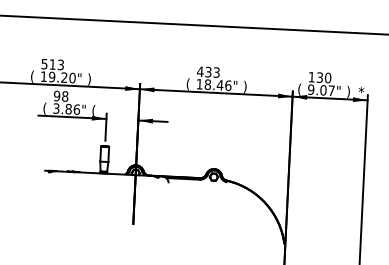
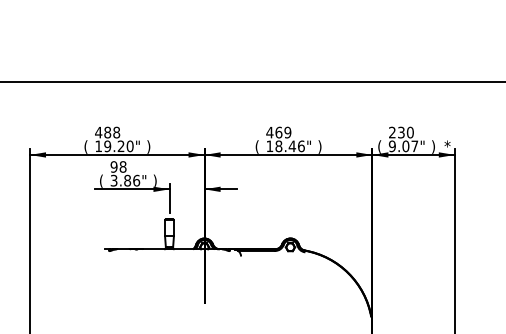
text: (52, 64) -> (107, 132), 513 -> 488
text: (212, 72) -> (283, 132), 433 -> 469
text: (311, 77) -> (392, 132), 130 -> 230
text: (93, 110) -> (154, 180), ( -> )

